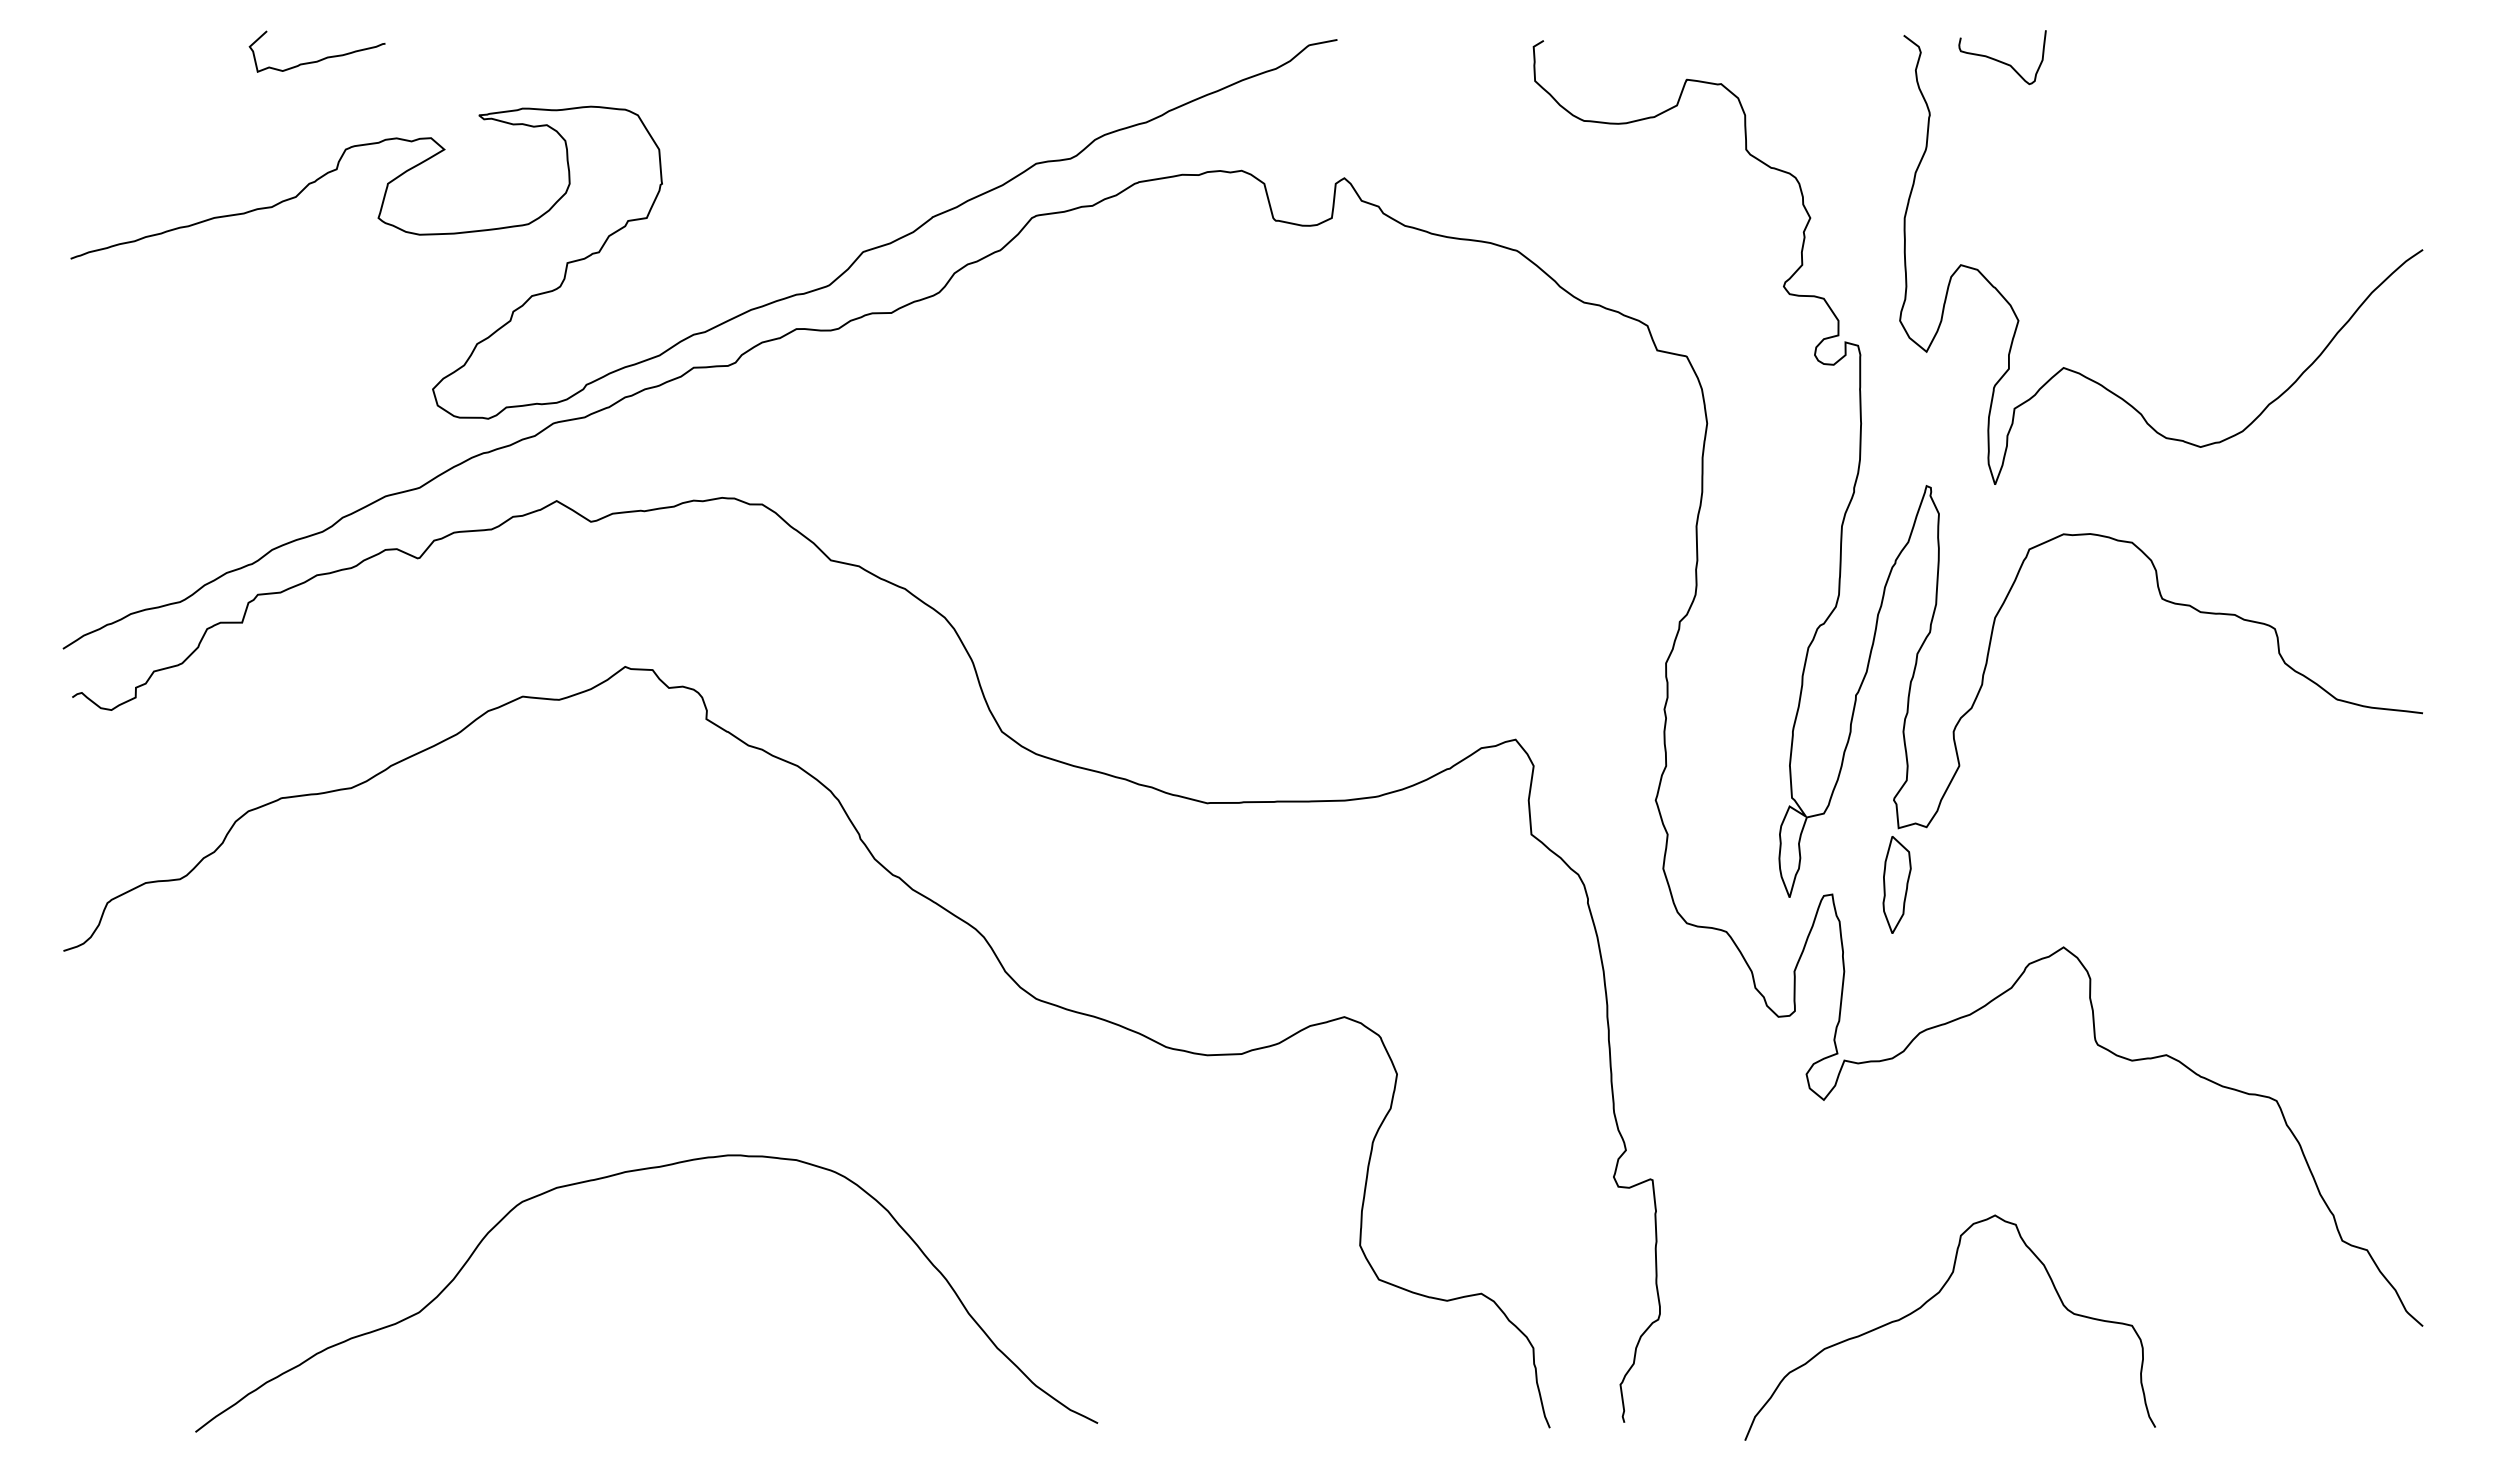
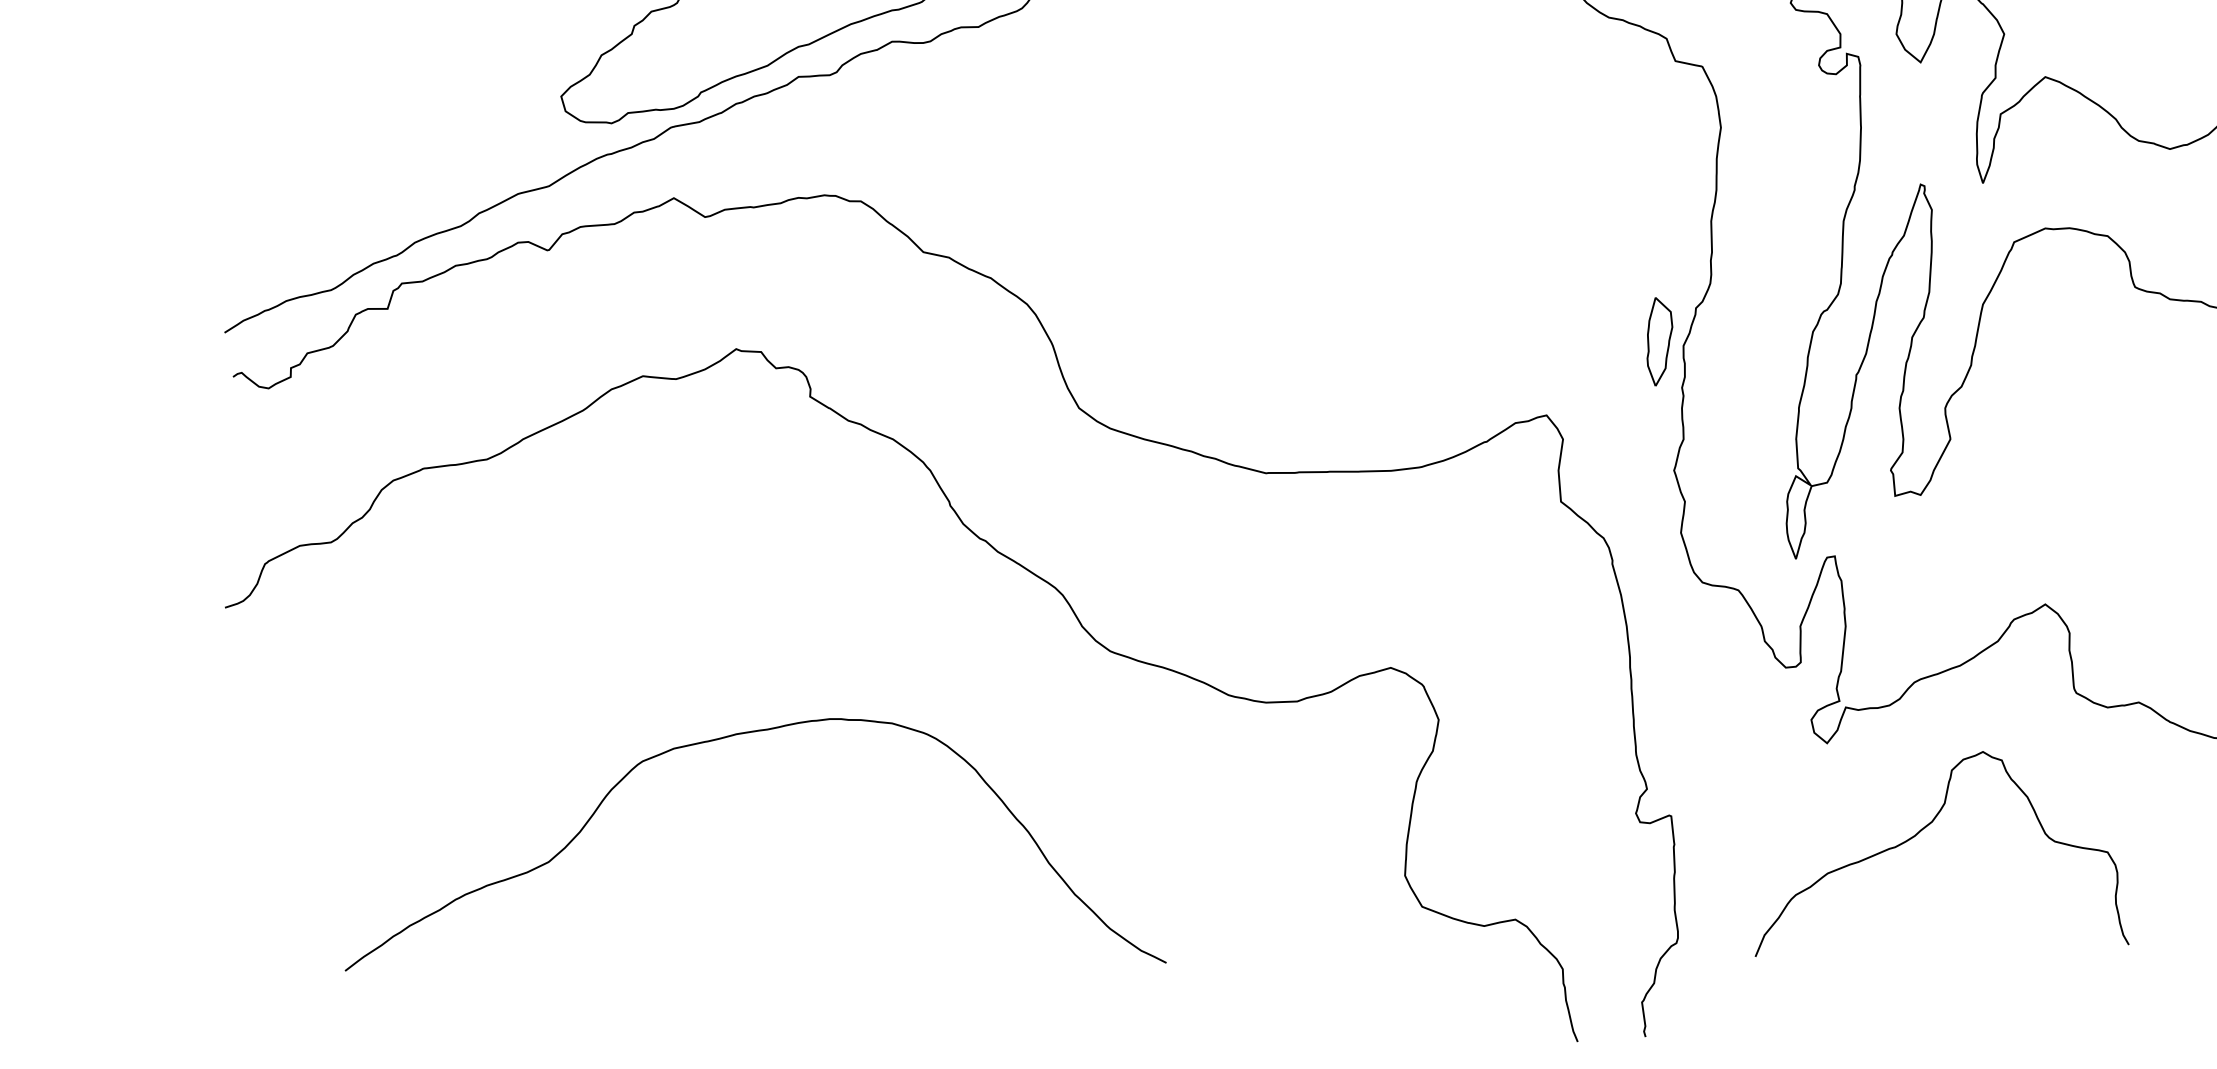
part: (1896, 884) -> (1659, 341), moved
curve: (617, 1175) -> (729, 737), moved
curve: (1930, 1300) -> (1924, 829), moved

